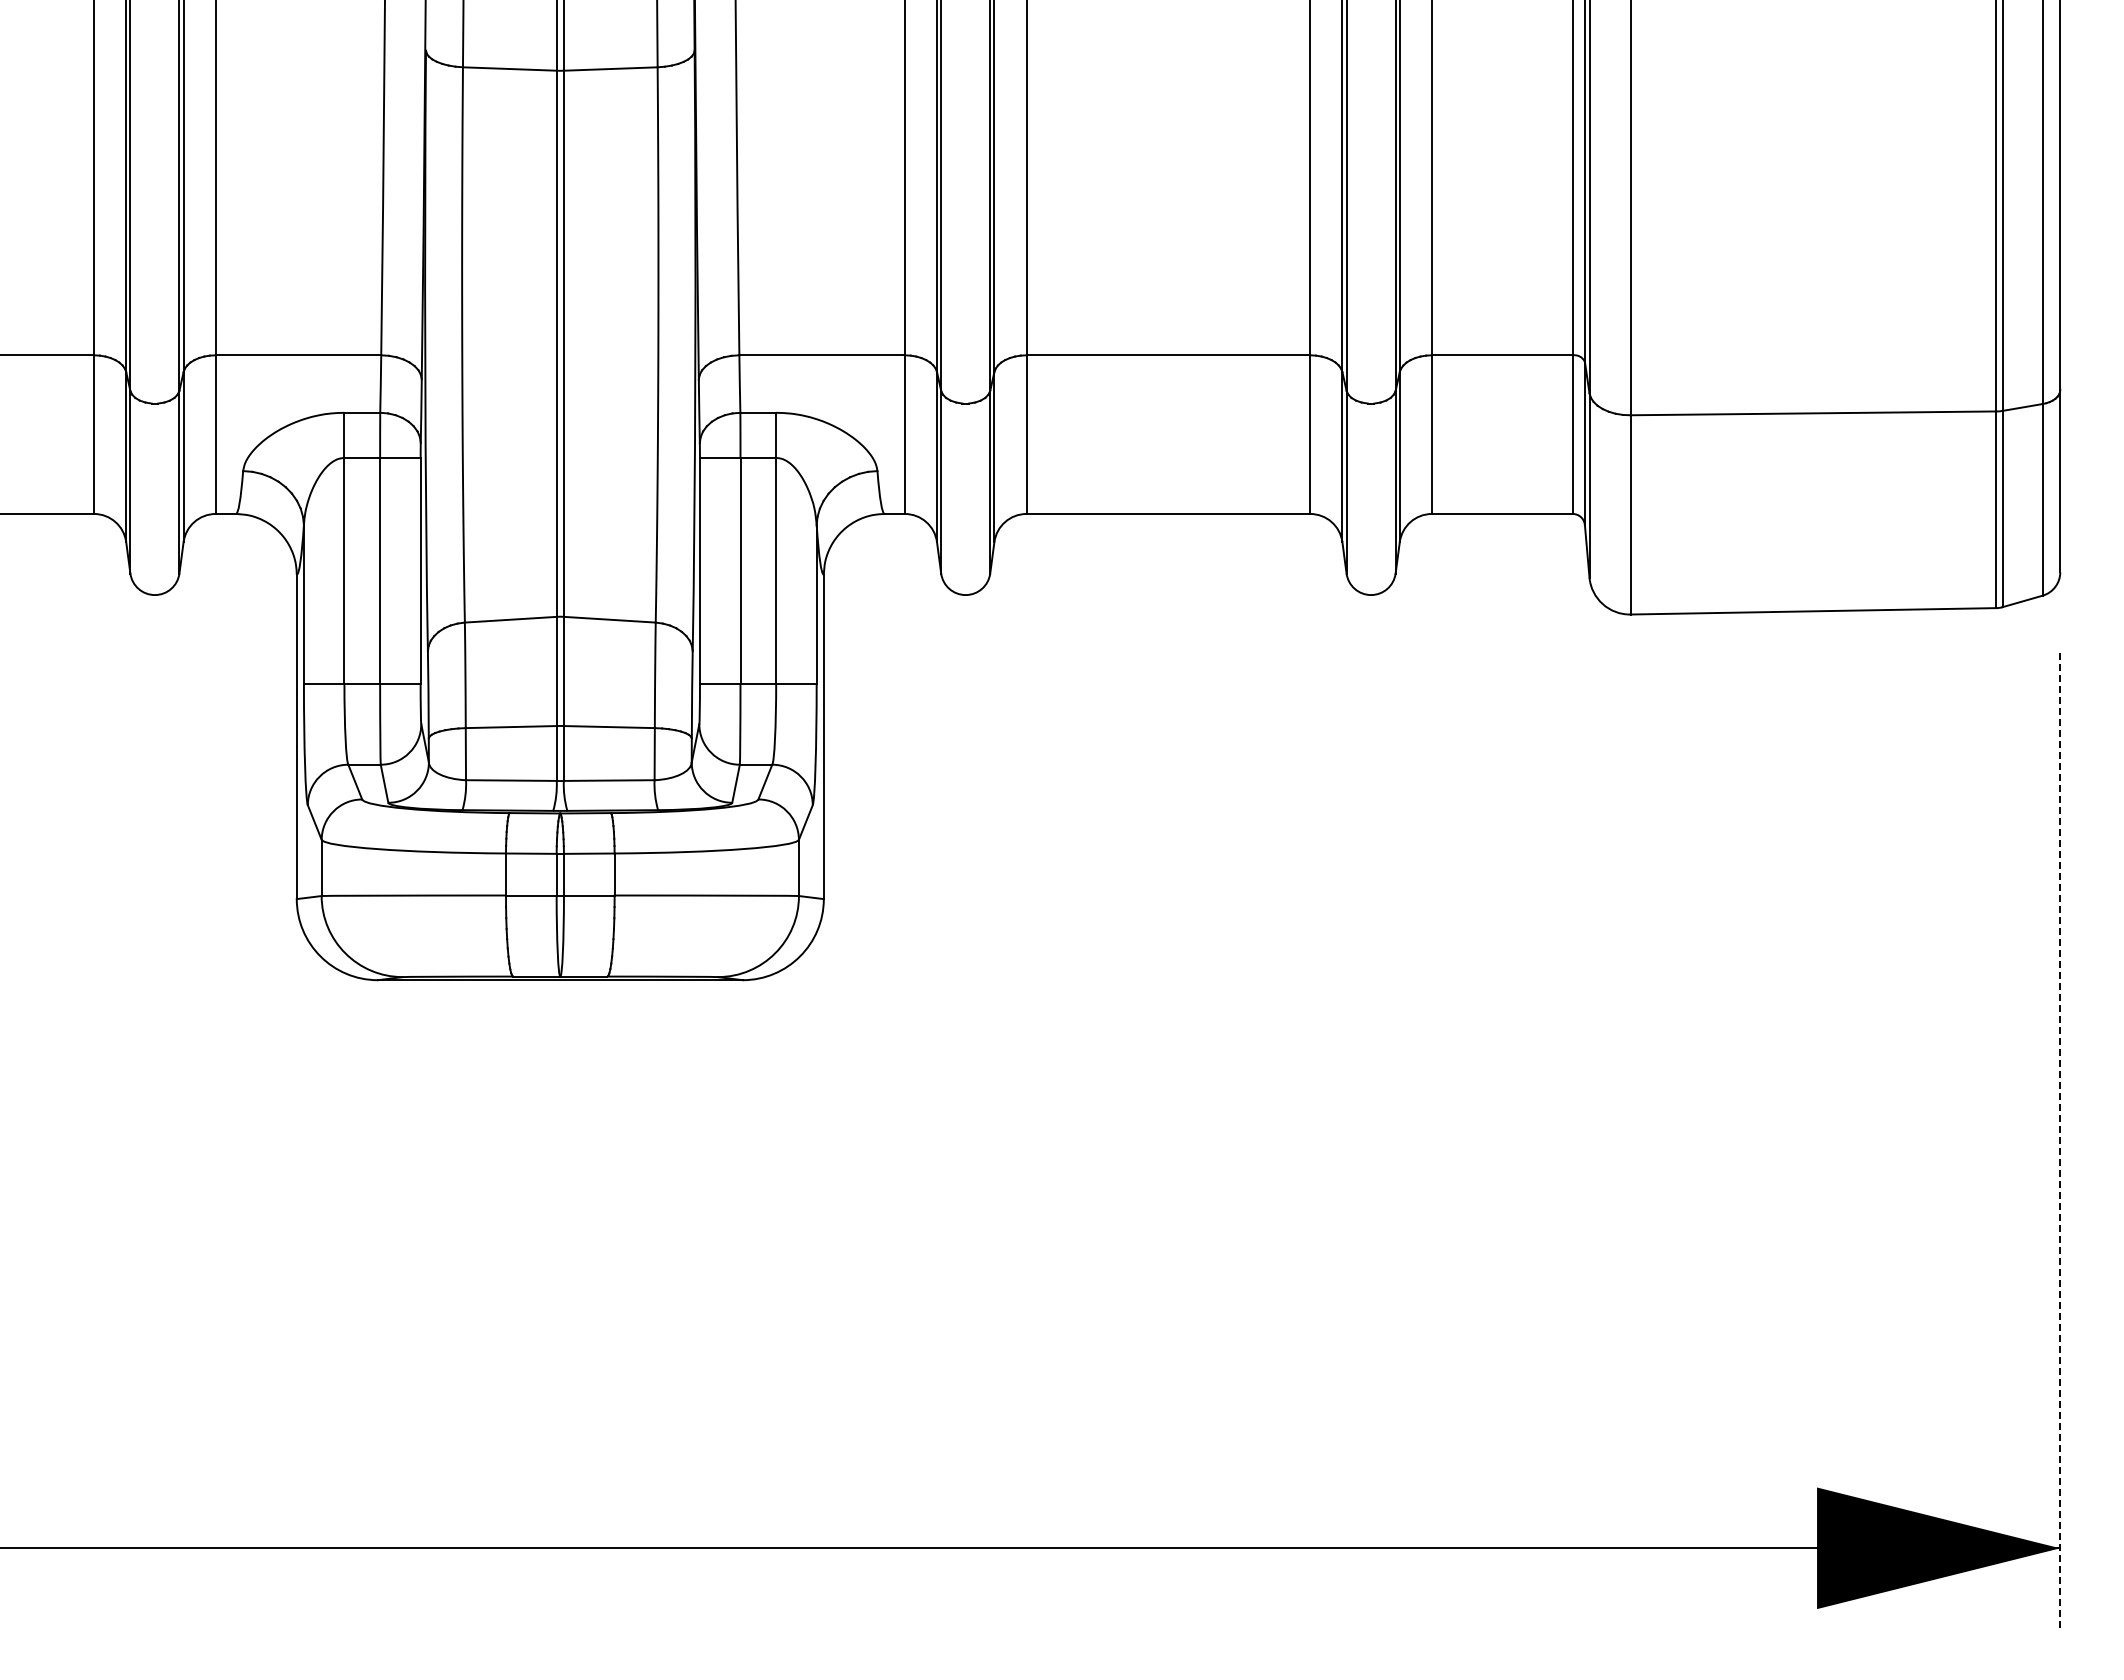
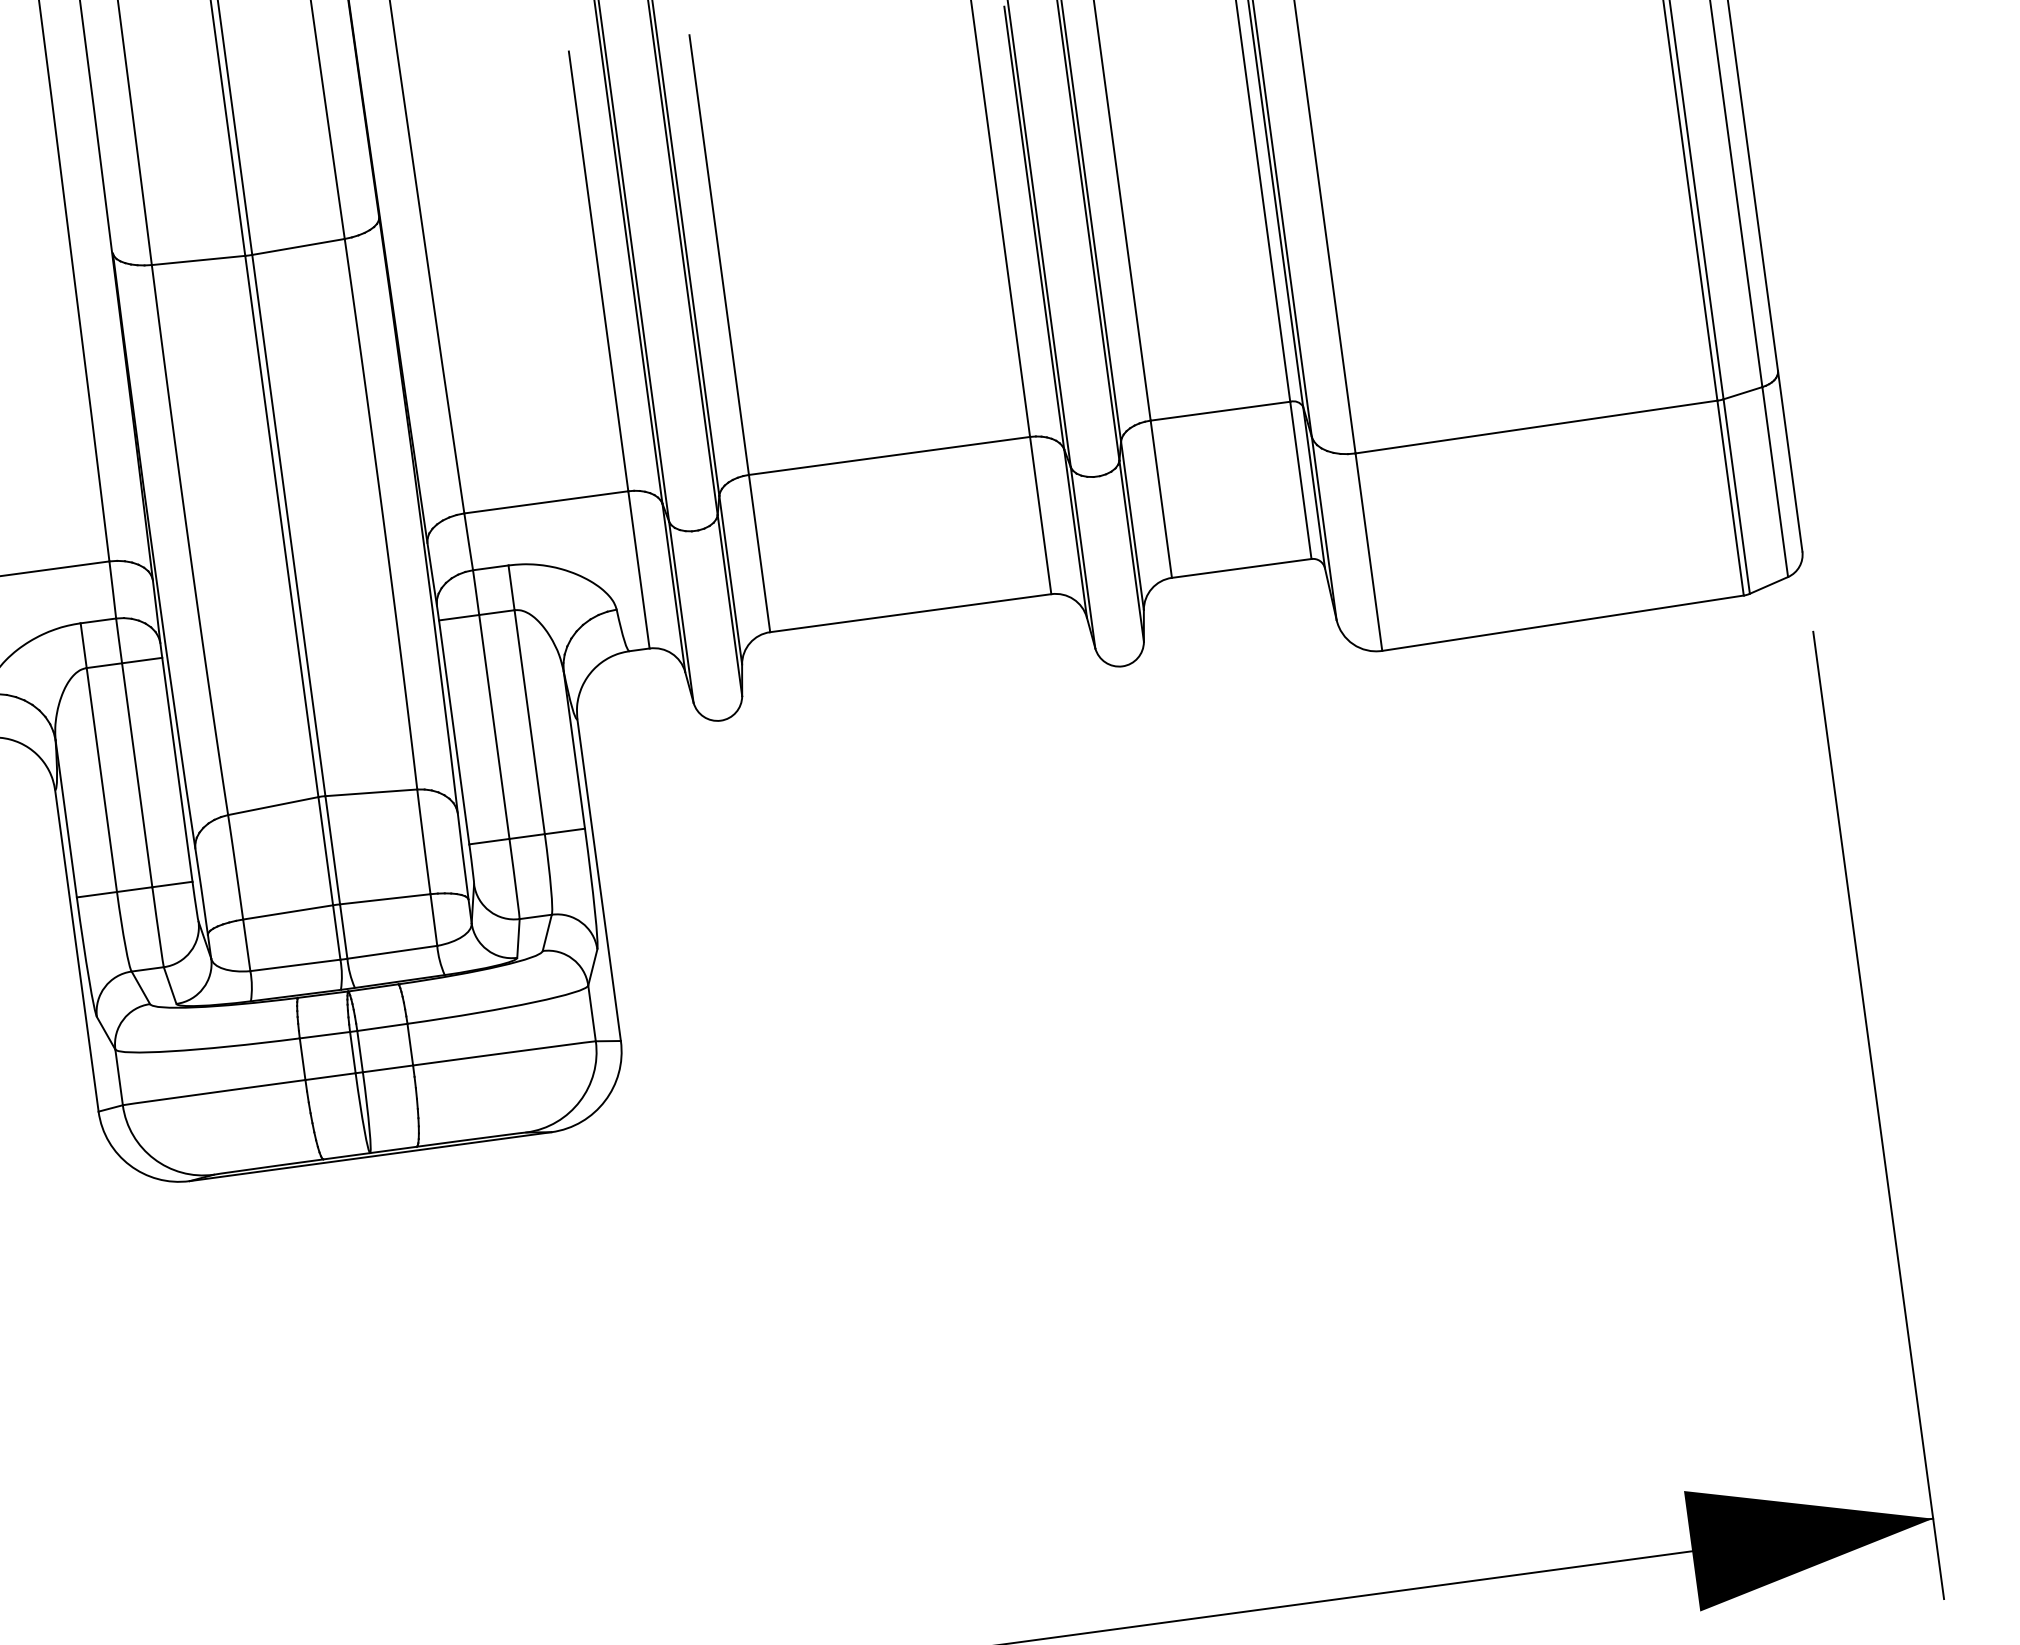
line: (2060, 1141) -> (1878, 1115), dashed -> solid

